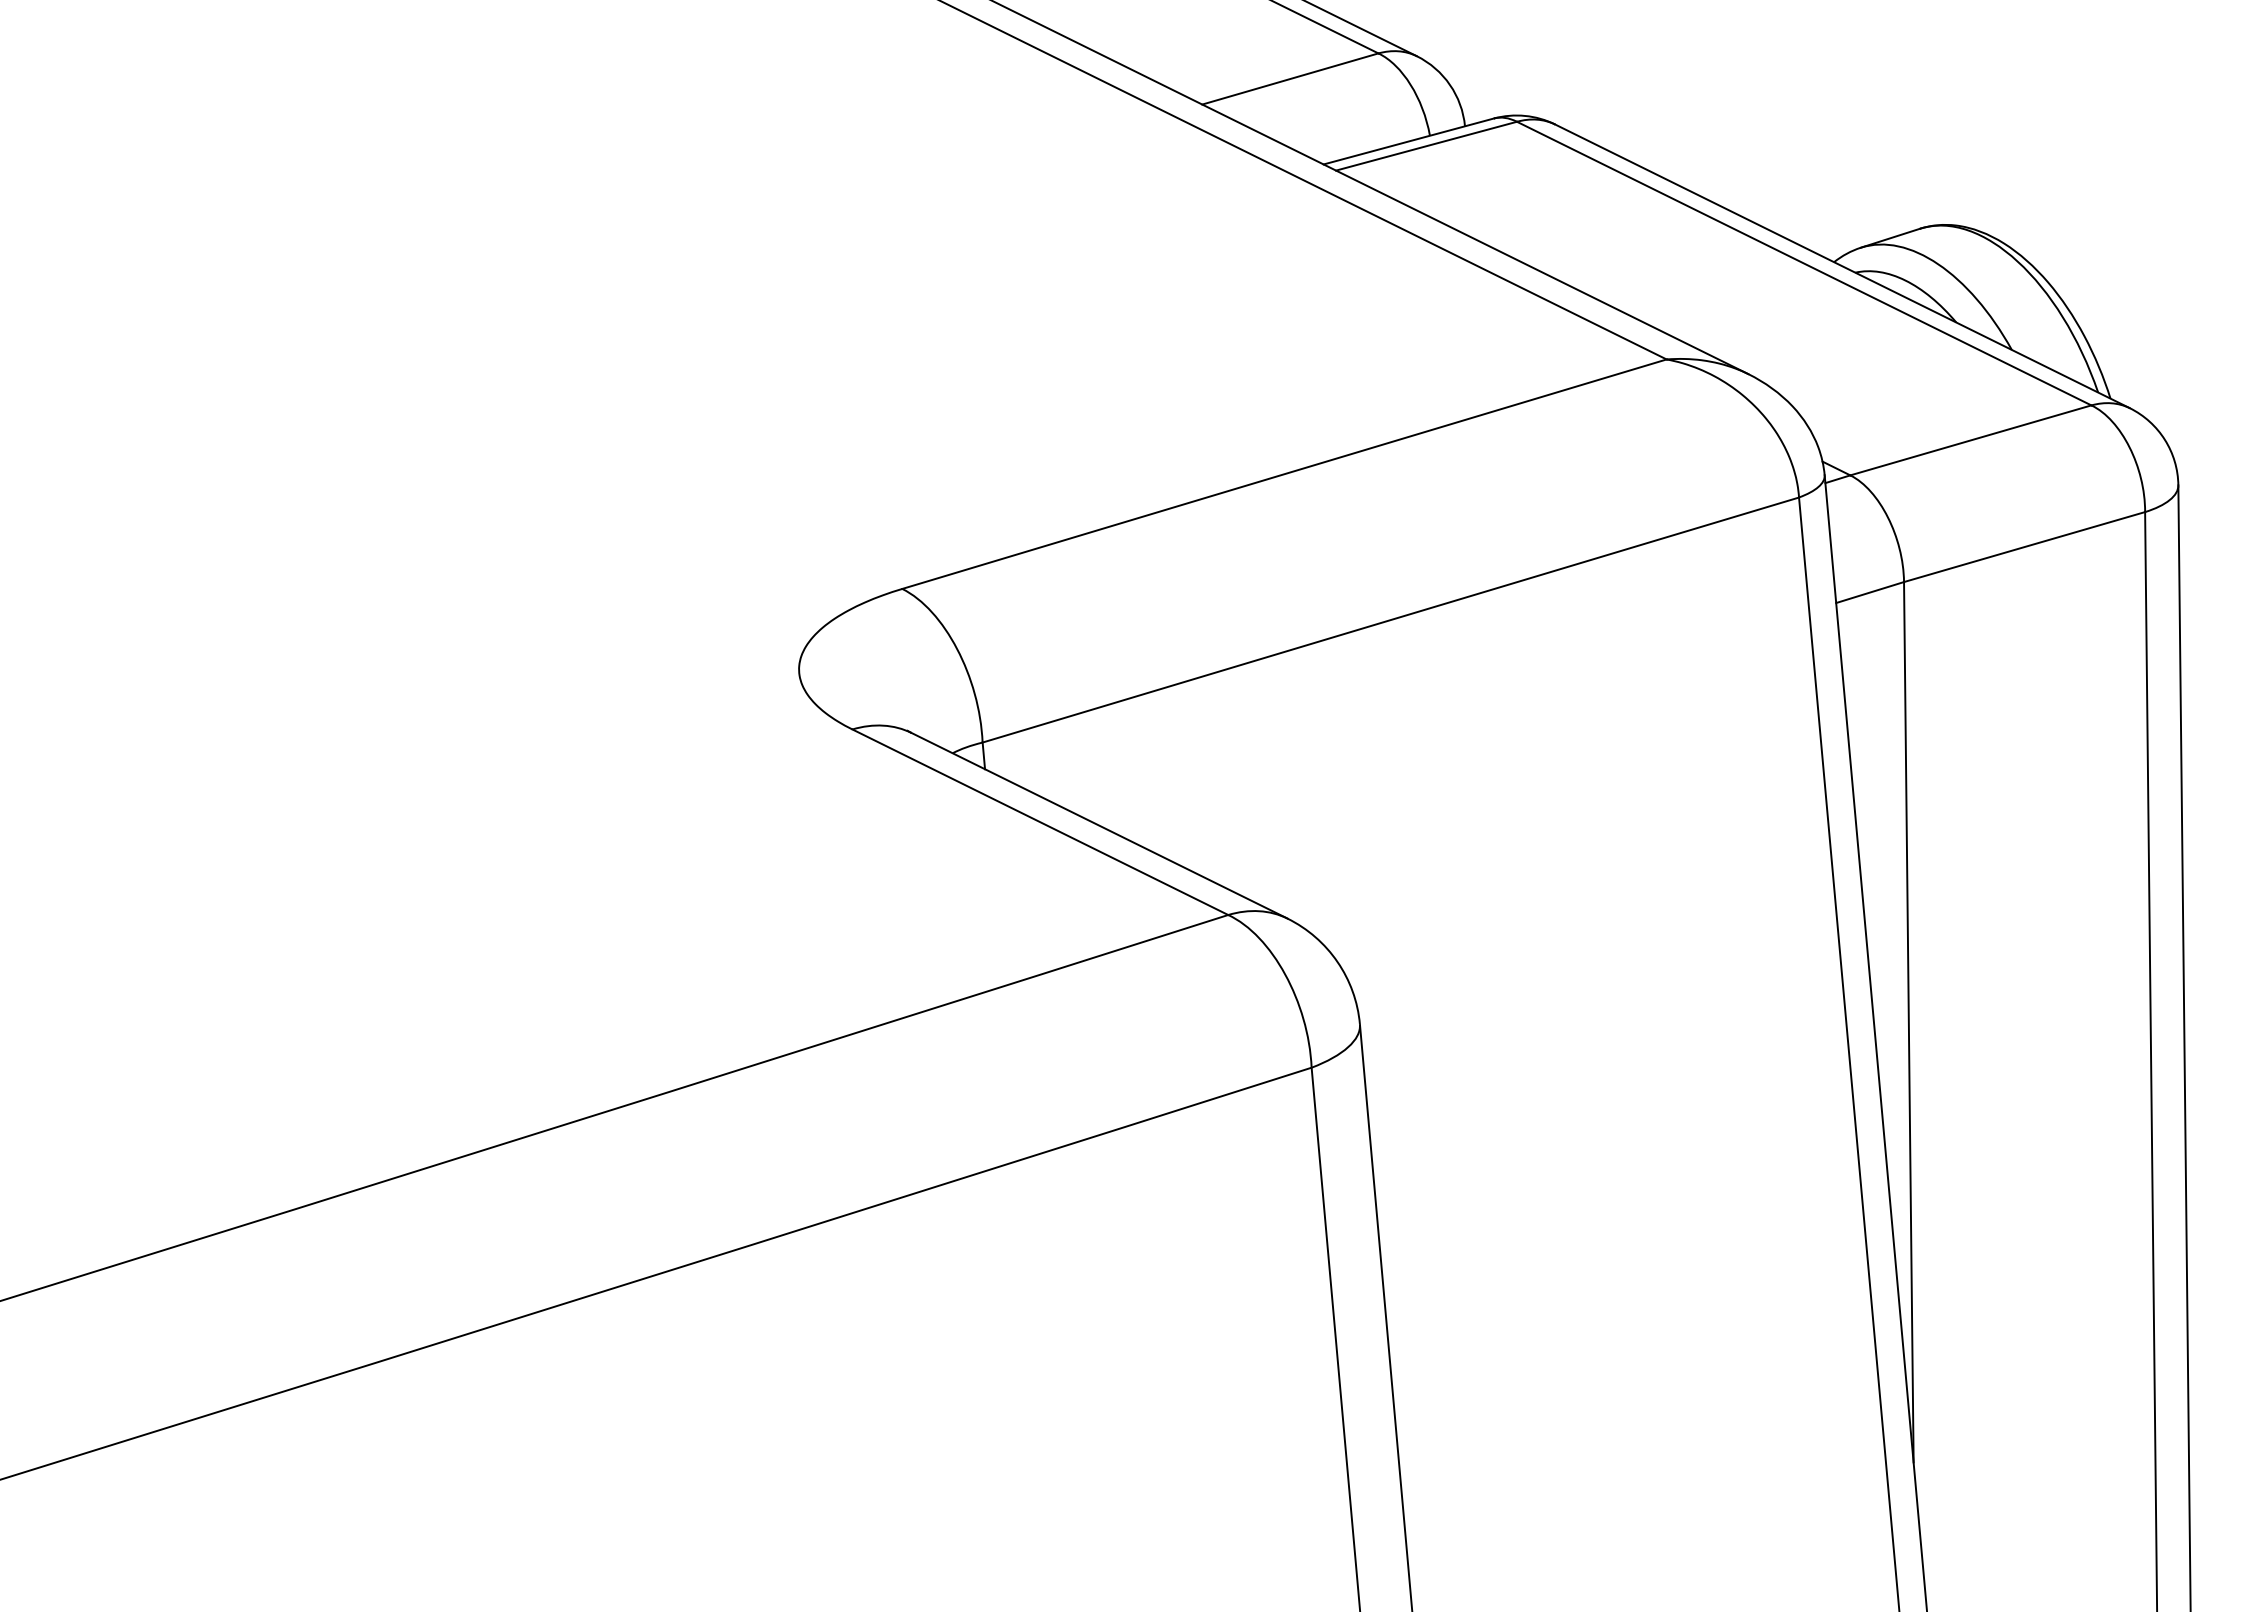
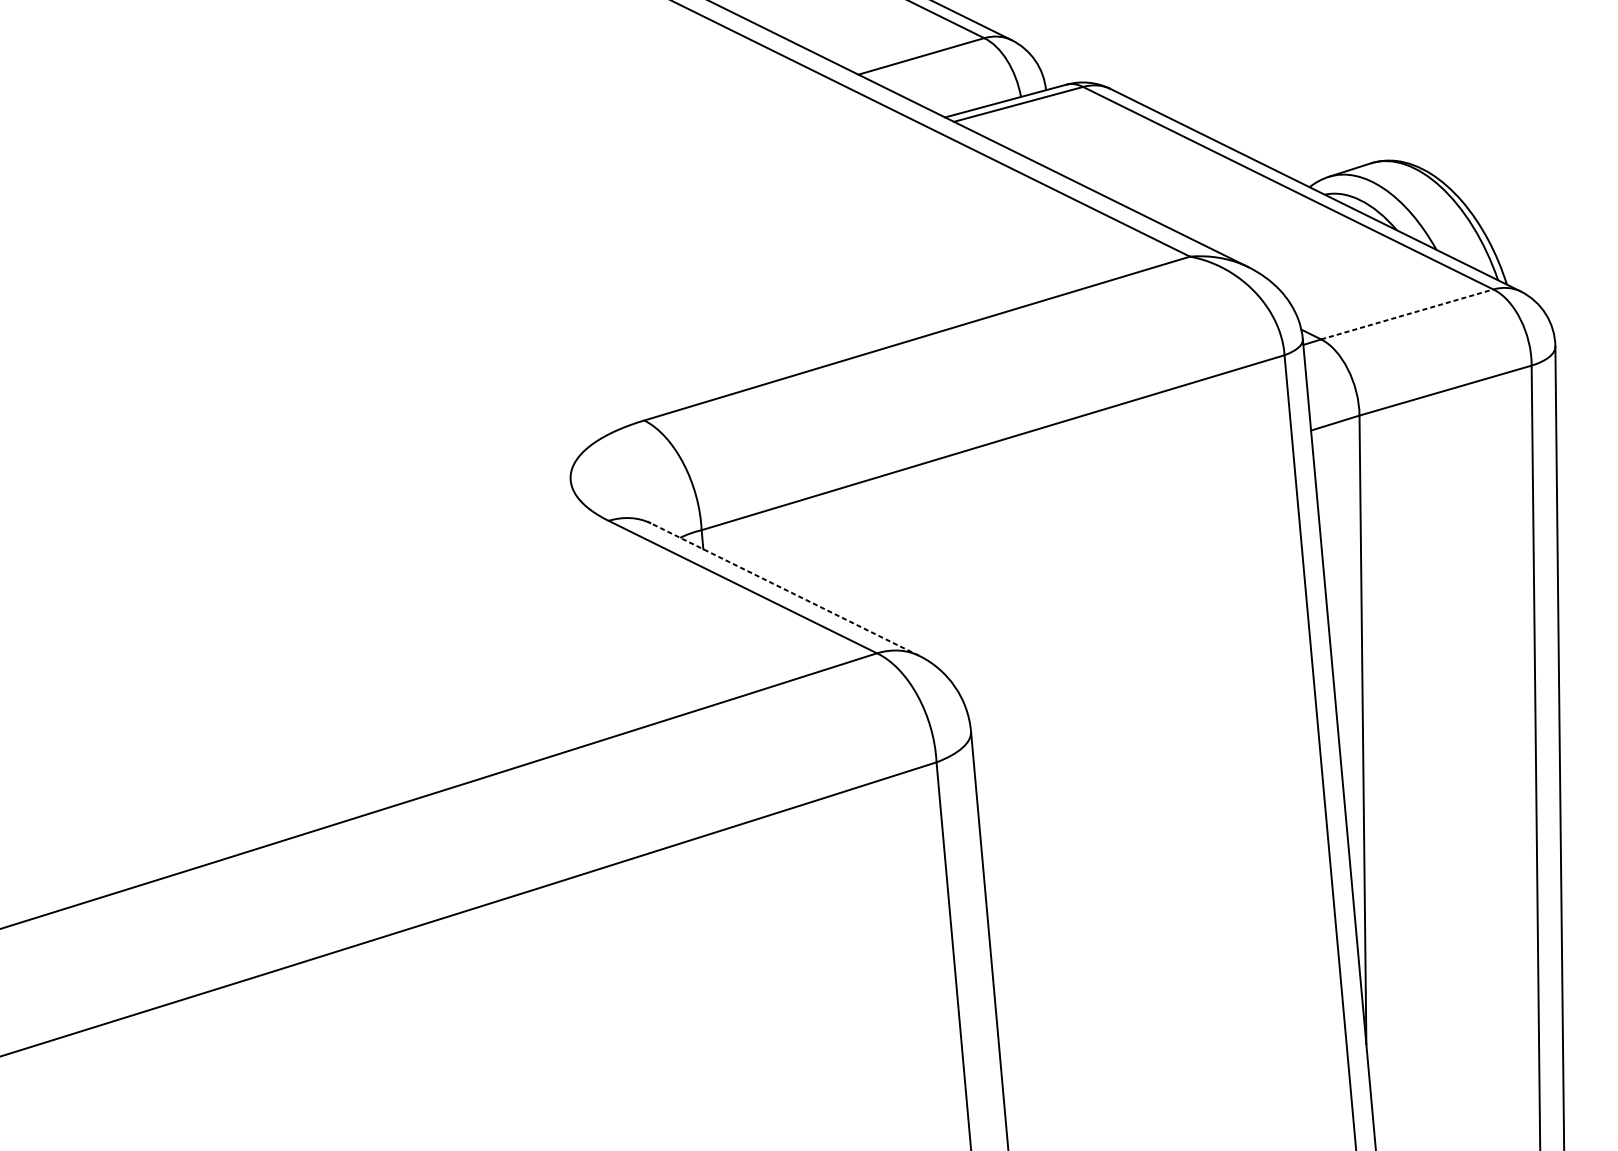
line: (1970, 440) -> (1406, 314), solid -> dashed
line: (1099, 825) -> (785, 589), solid -> dashed

